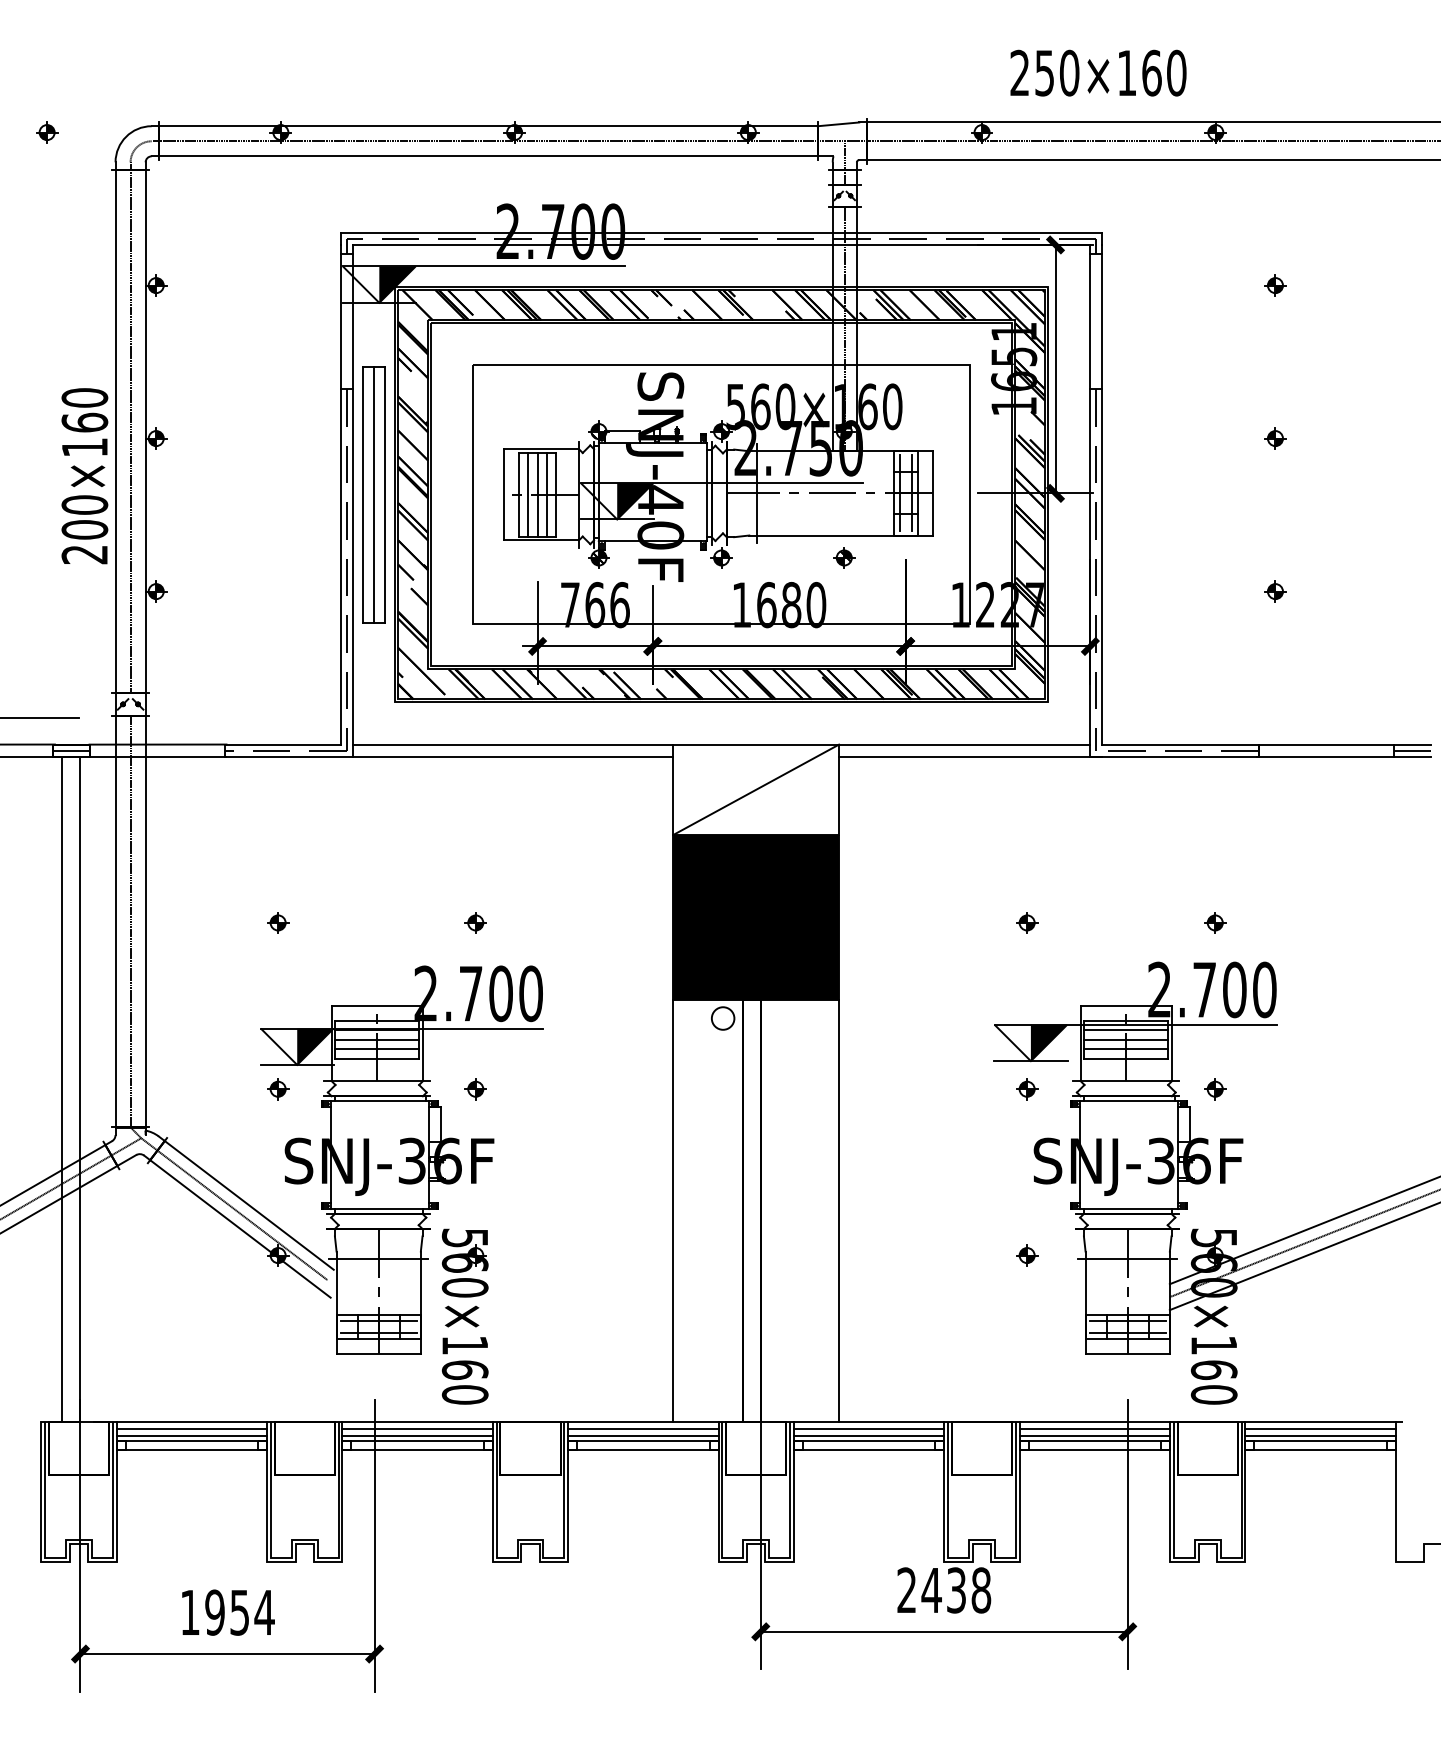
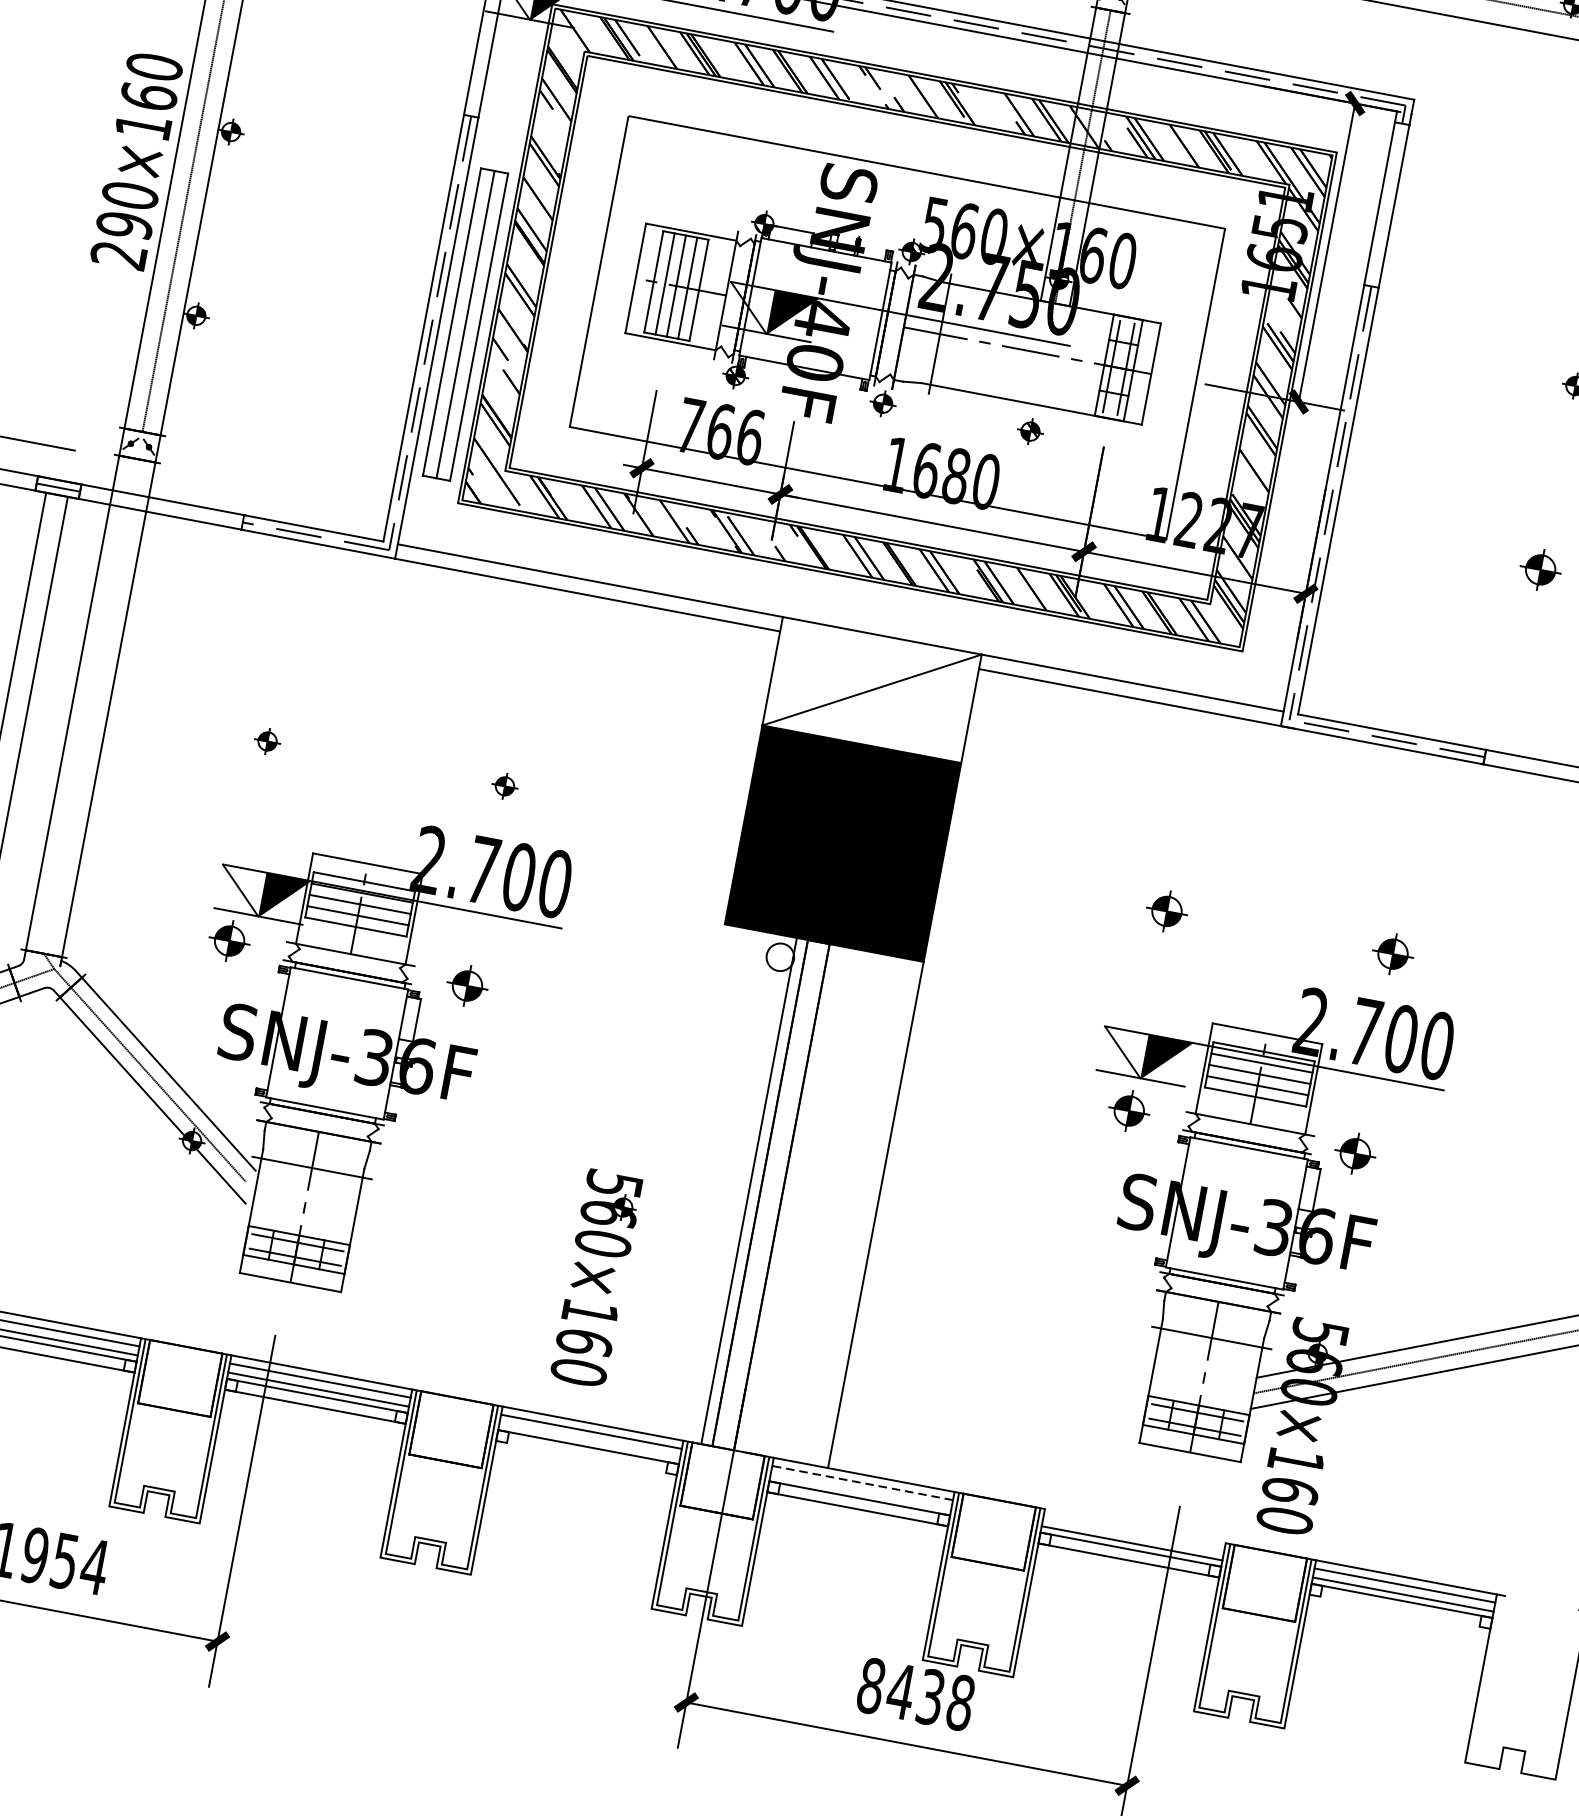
part: (373, 494) -> (465, 324), moved
text: (84, 529) -> (124, 224), 200×160 -> 290×160
part: (1275, 591) -> (1540, 569), size x1.6
line: (130, 921) -> (90, 706), removed
part: (1027, 922) -> (1167, 911), size x1.6
part: (1215, 922) -> (1393, 953), size x1.6
part: (278, 1089) -> (230, 941), size x1.6
part: (475, 1089) -> (466, 986), size x1.6
part: (1027, 1089) -> (1129, 1111), size x1.6
part: (1215, 1089) -> (1355, 1154), size x1.6
line: (673, 1210) -> (749, 1190), moved
part: (1027, 1255) -> (1092, 1311), removed
part: (464, 1316) -> (595, 1278), moved
line: (1094, 1421) -> (1134, 1525), removed
line: (868, 1428) -> (861, 1482), solid -> dashed
line: (1094, 1428) -> (1133, 1534), removed
line: (643, 1436) -> (589, 1441), removed
line: (868, 1436) -> (860, 1492), removed
line: (643, 1450) -> (586, 1458), removed
line: (1320, 1450) -> (1399, 1611), removed
text: (906, 1590) -> (870, 1685), 2438 -> 8438

